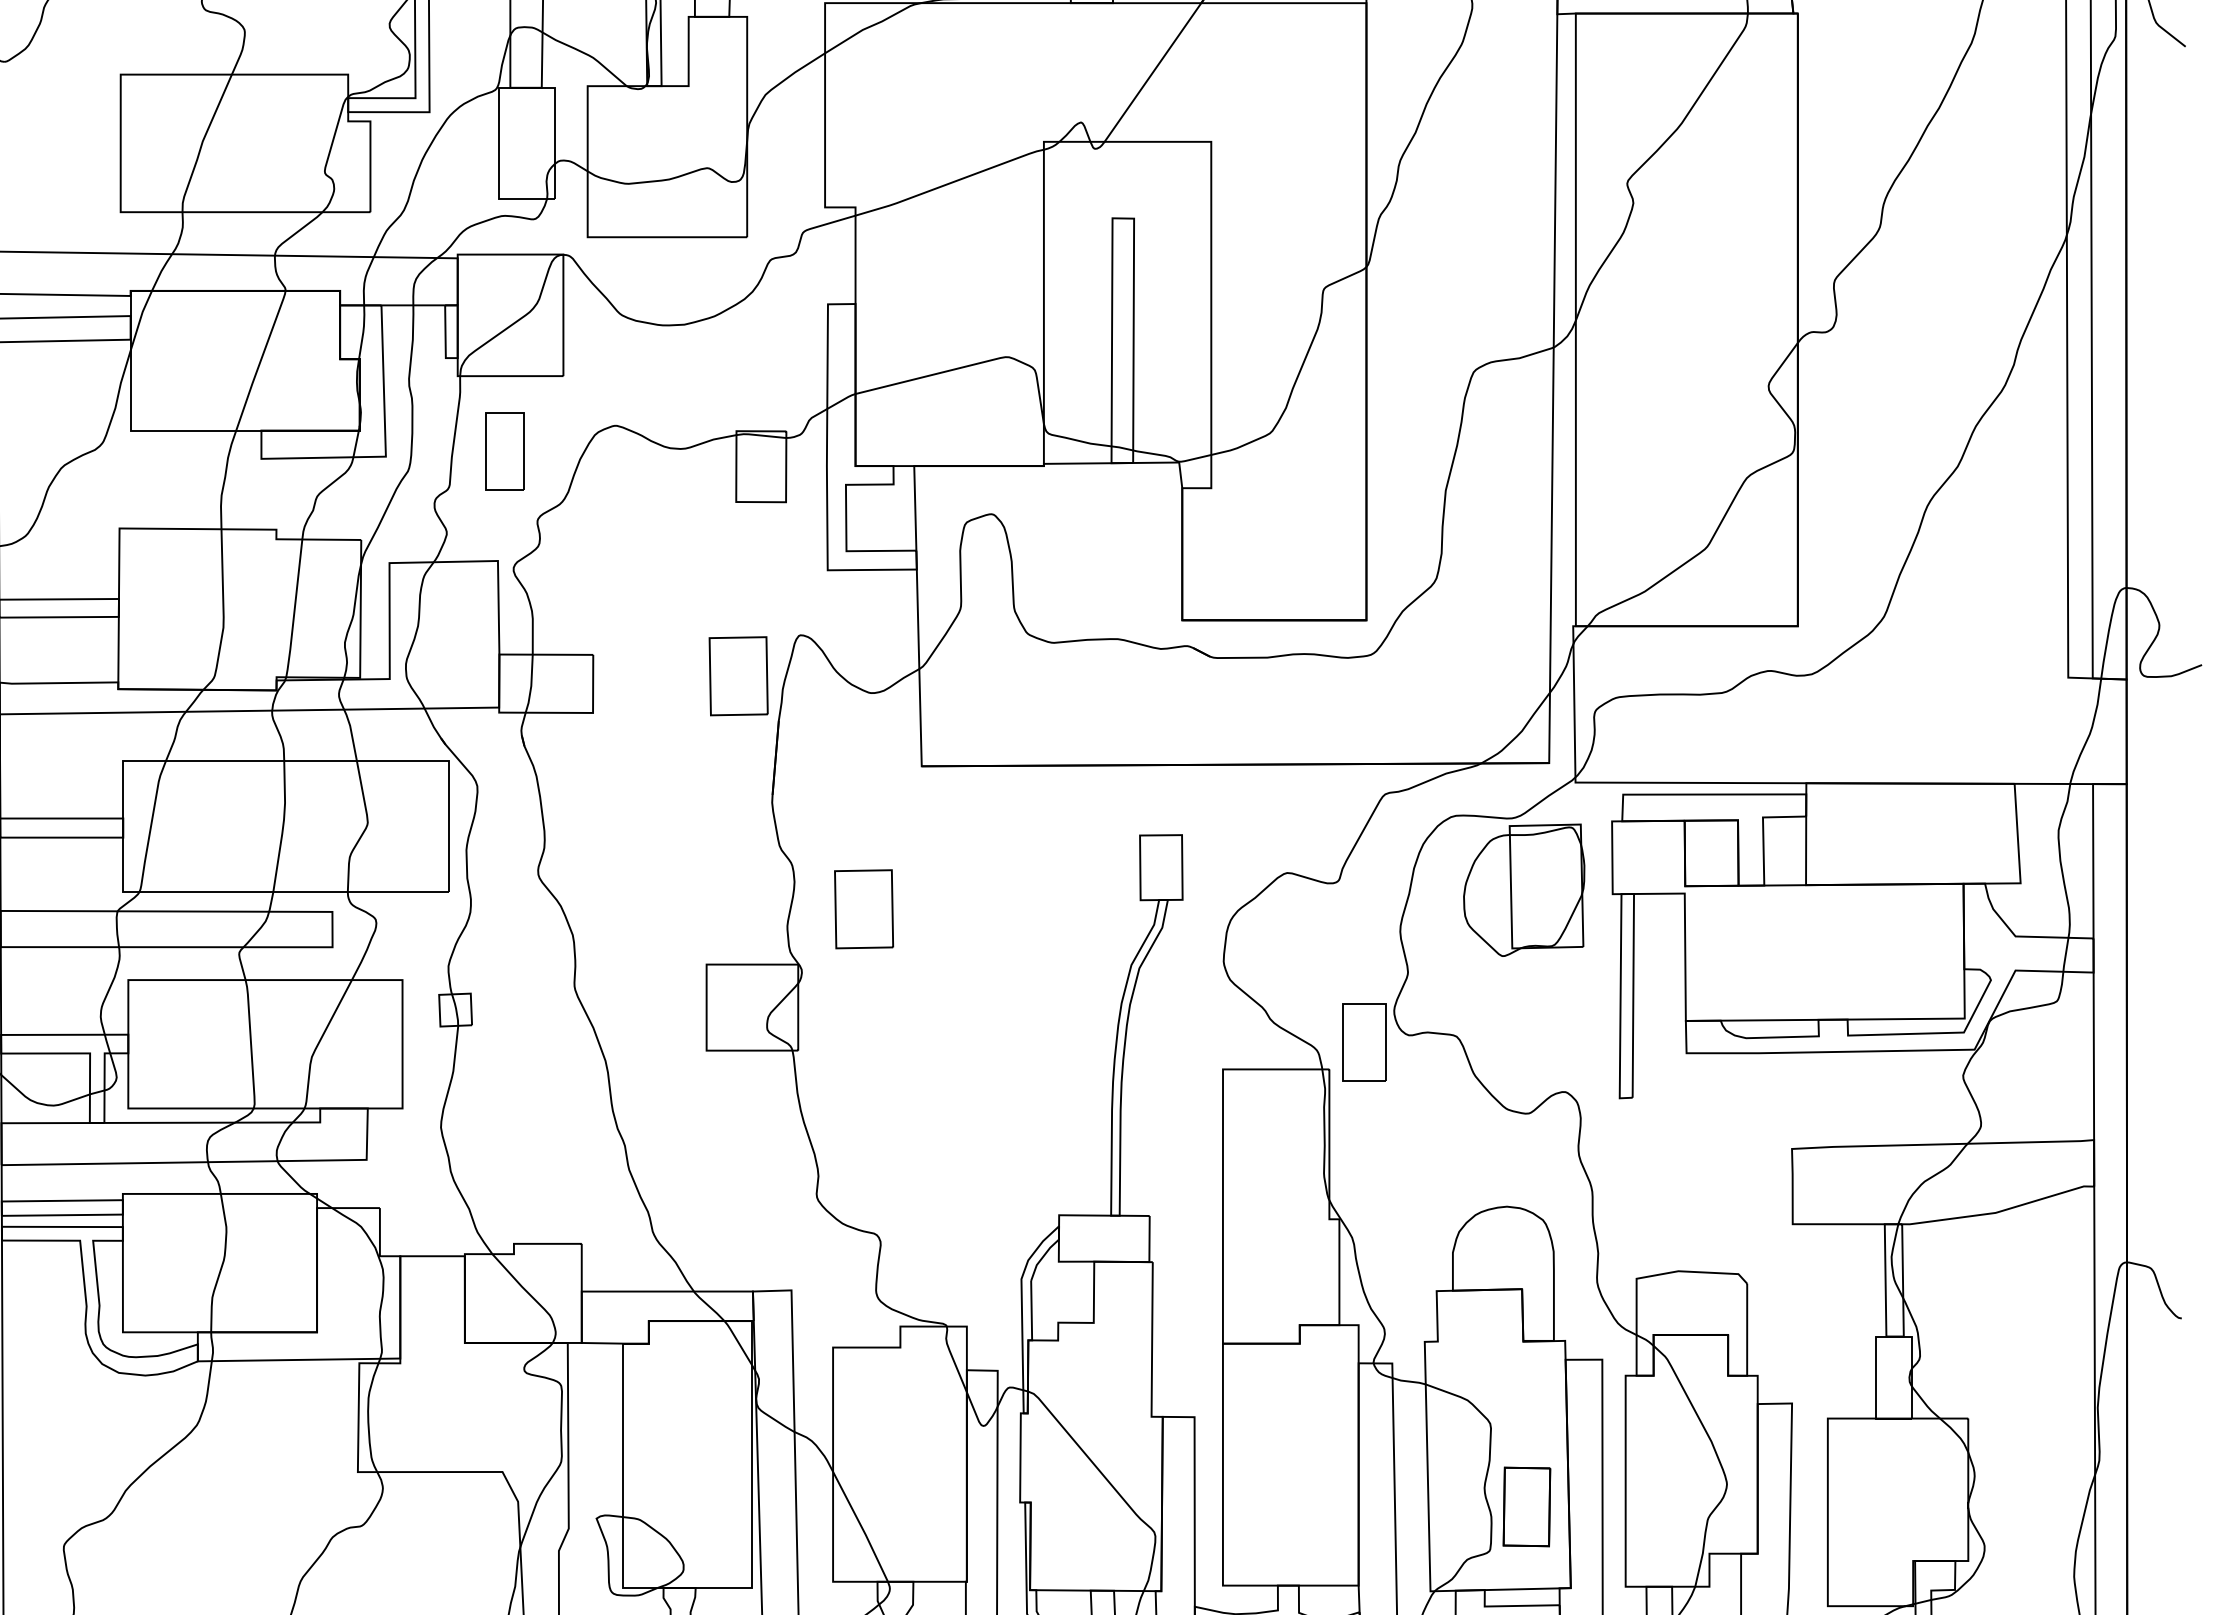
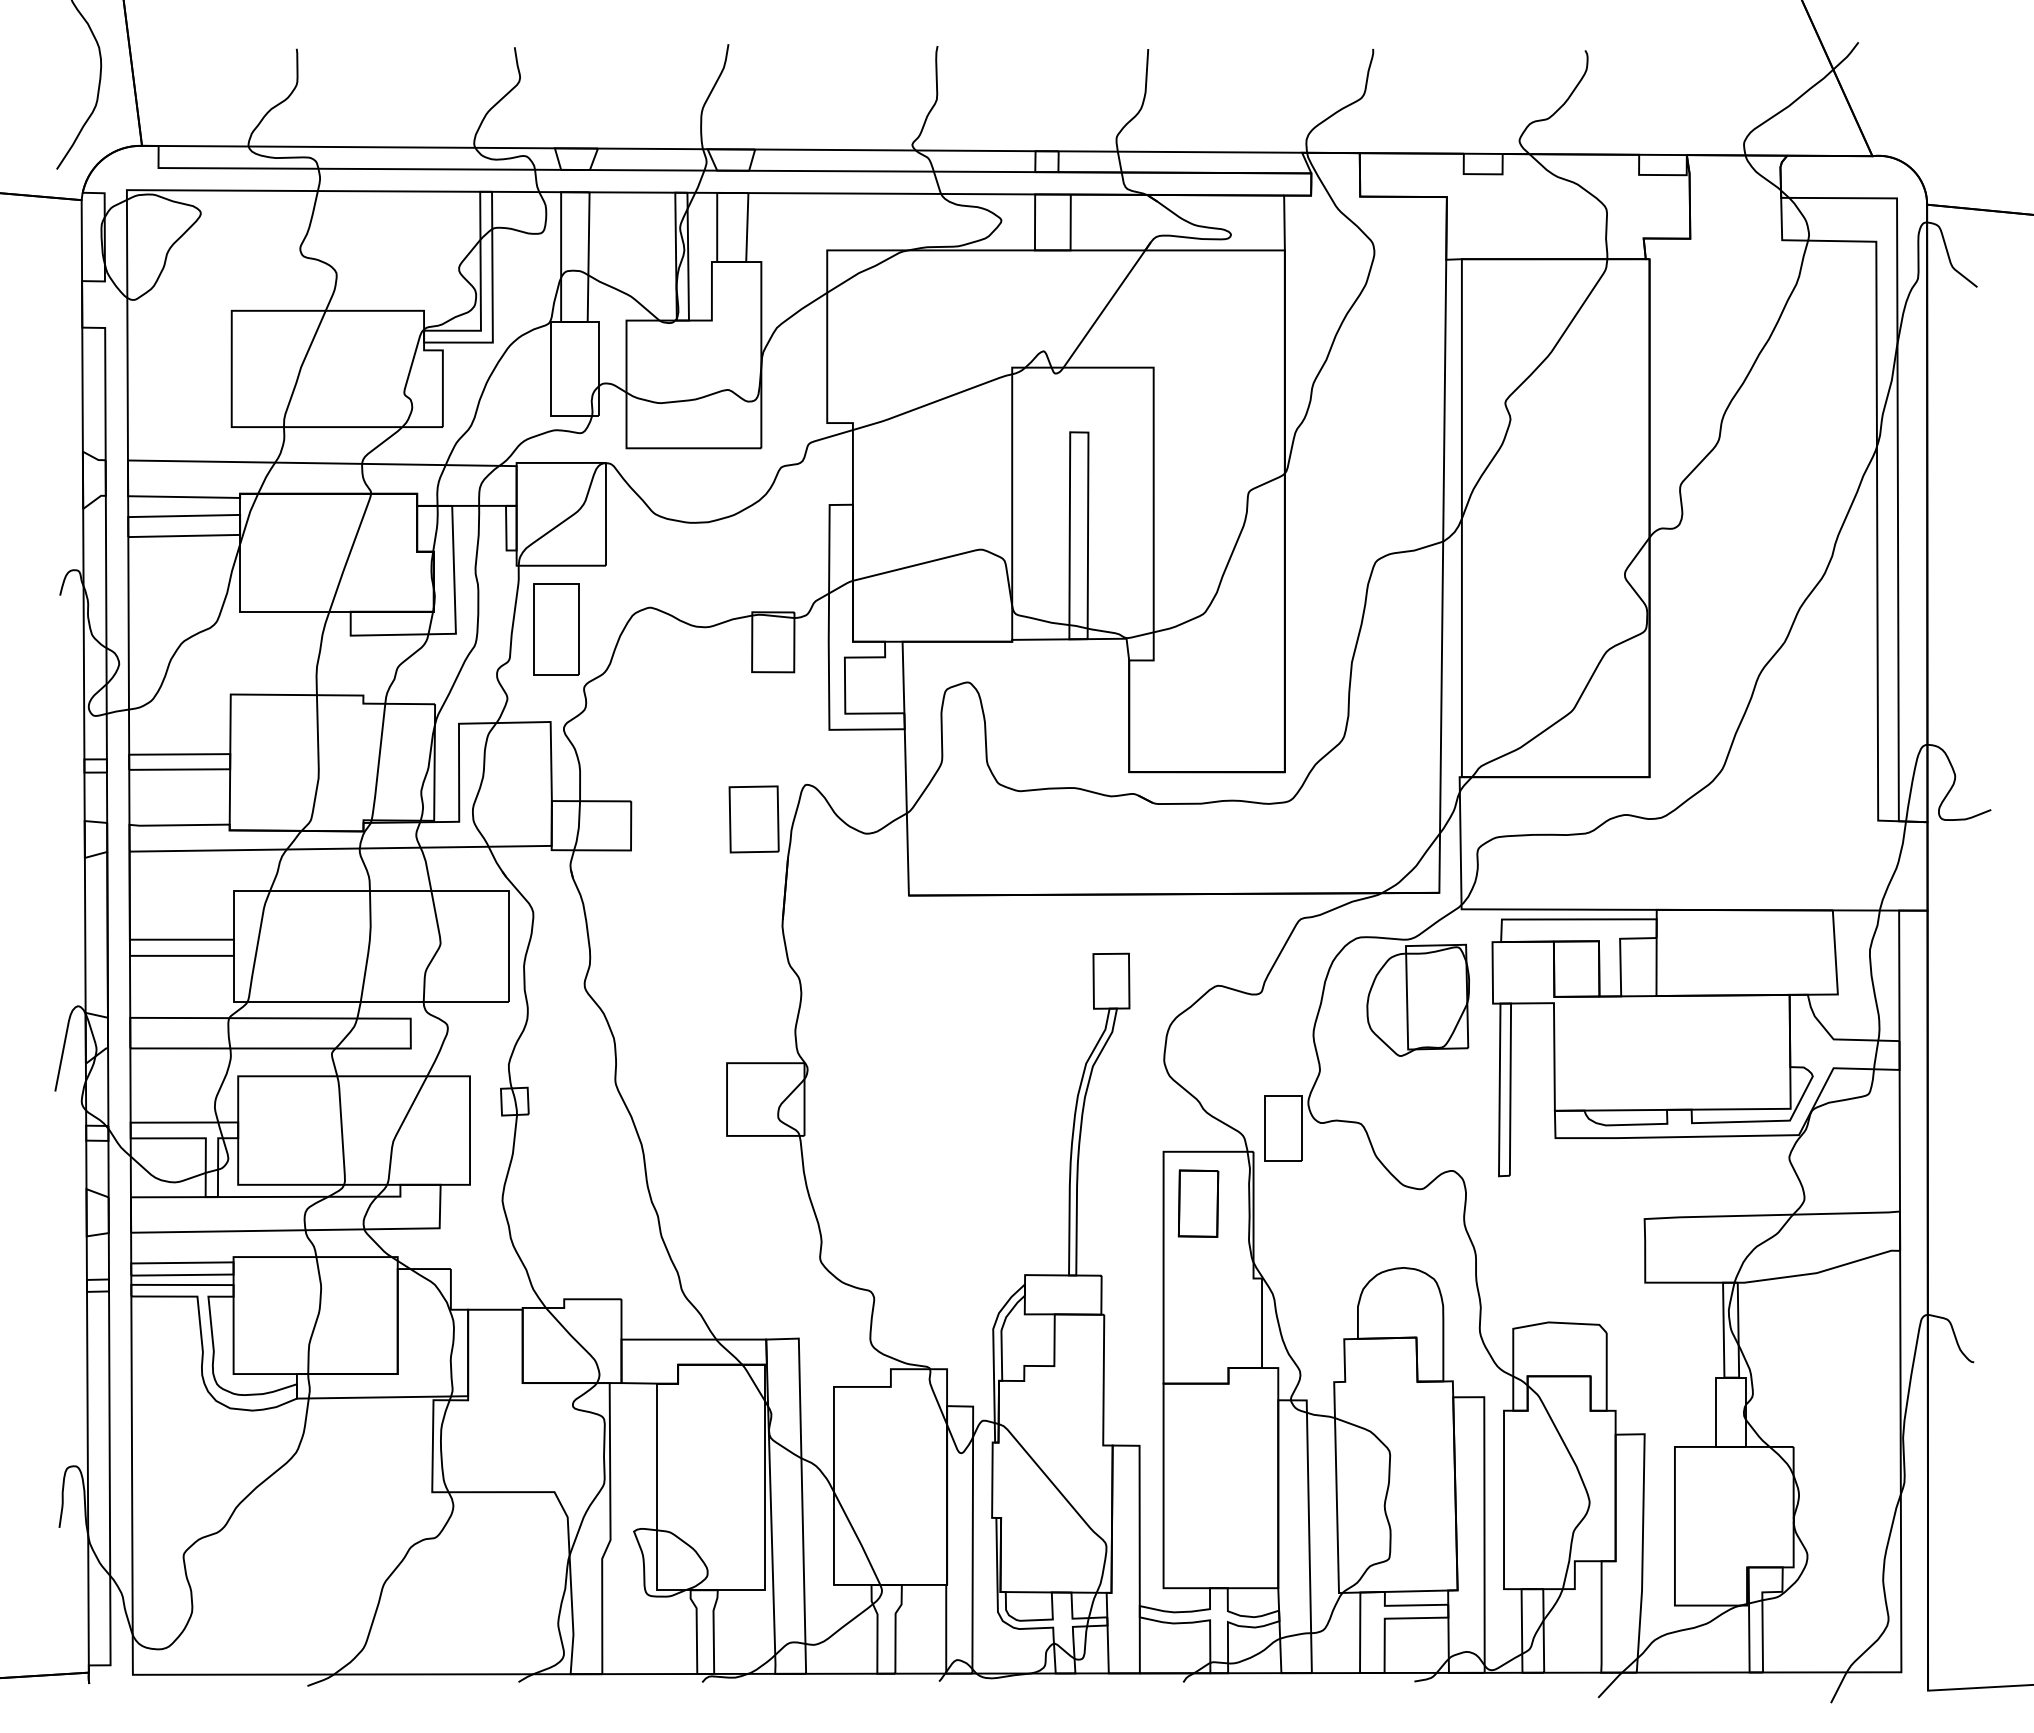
part: (504, 451) -> (556, 629), size x1.43
part: (863, 909) -> (859, 1016), removed
part: (1526, 1506) -> (1198, 1203), moved

